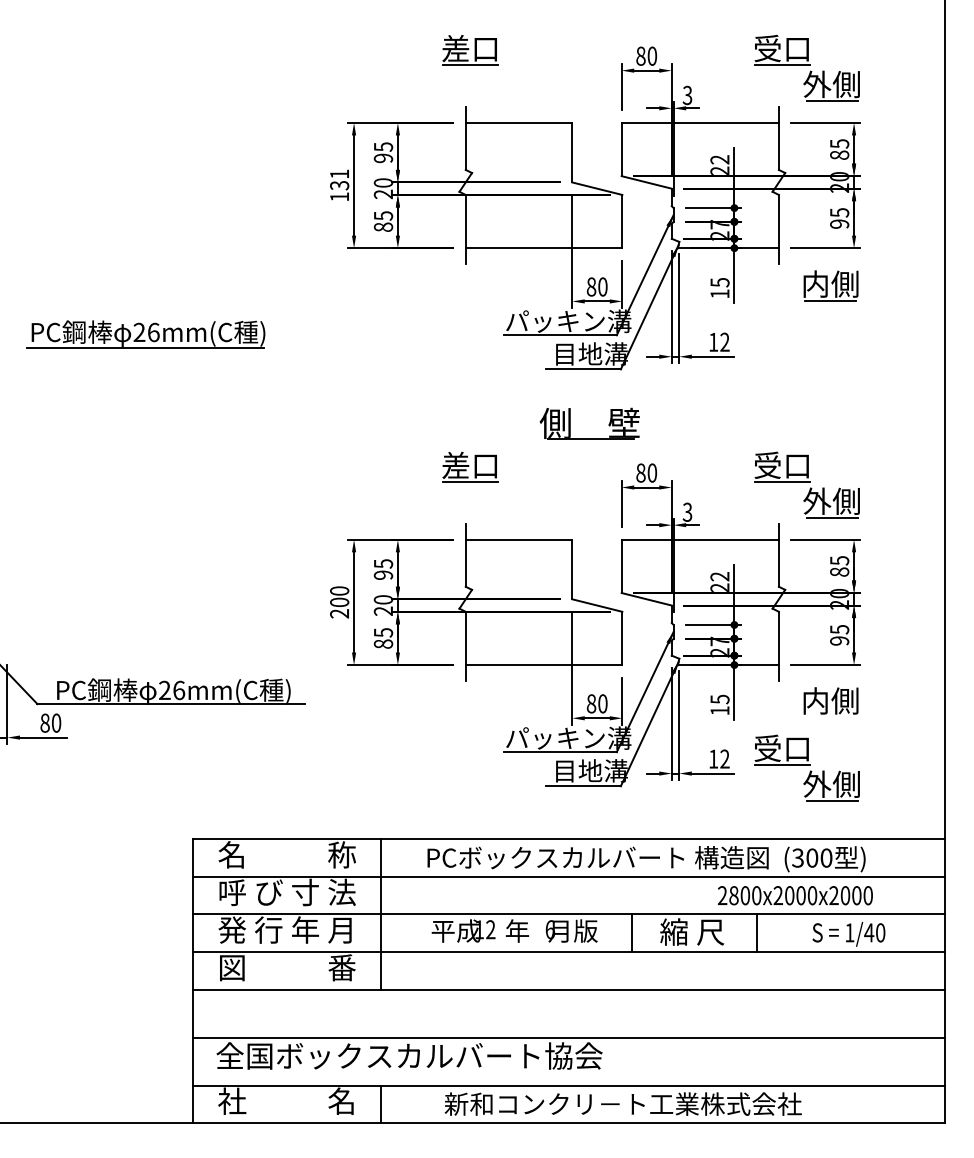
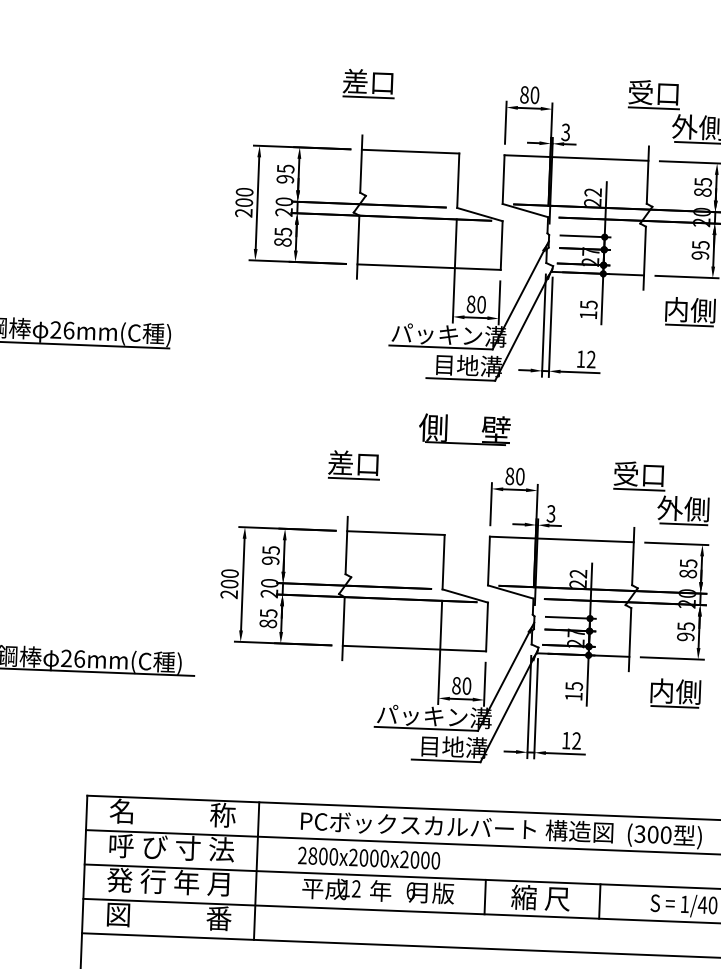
text: (339, 185) -> (244, 202), 131 -> 200
line: (830, 717) -> (674, 706), added
part: (806, 767) -> (651, 751), removed
text: (795, 895) -> (369, 858), moved

